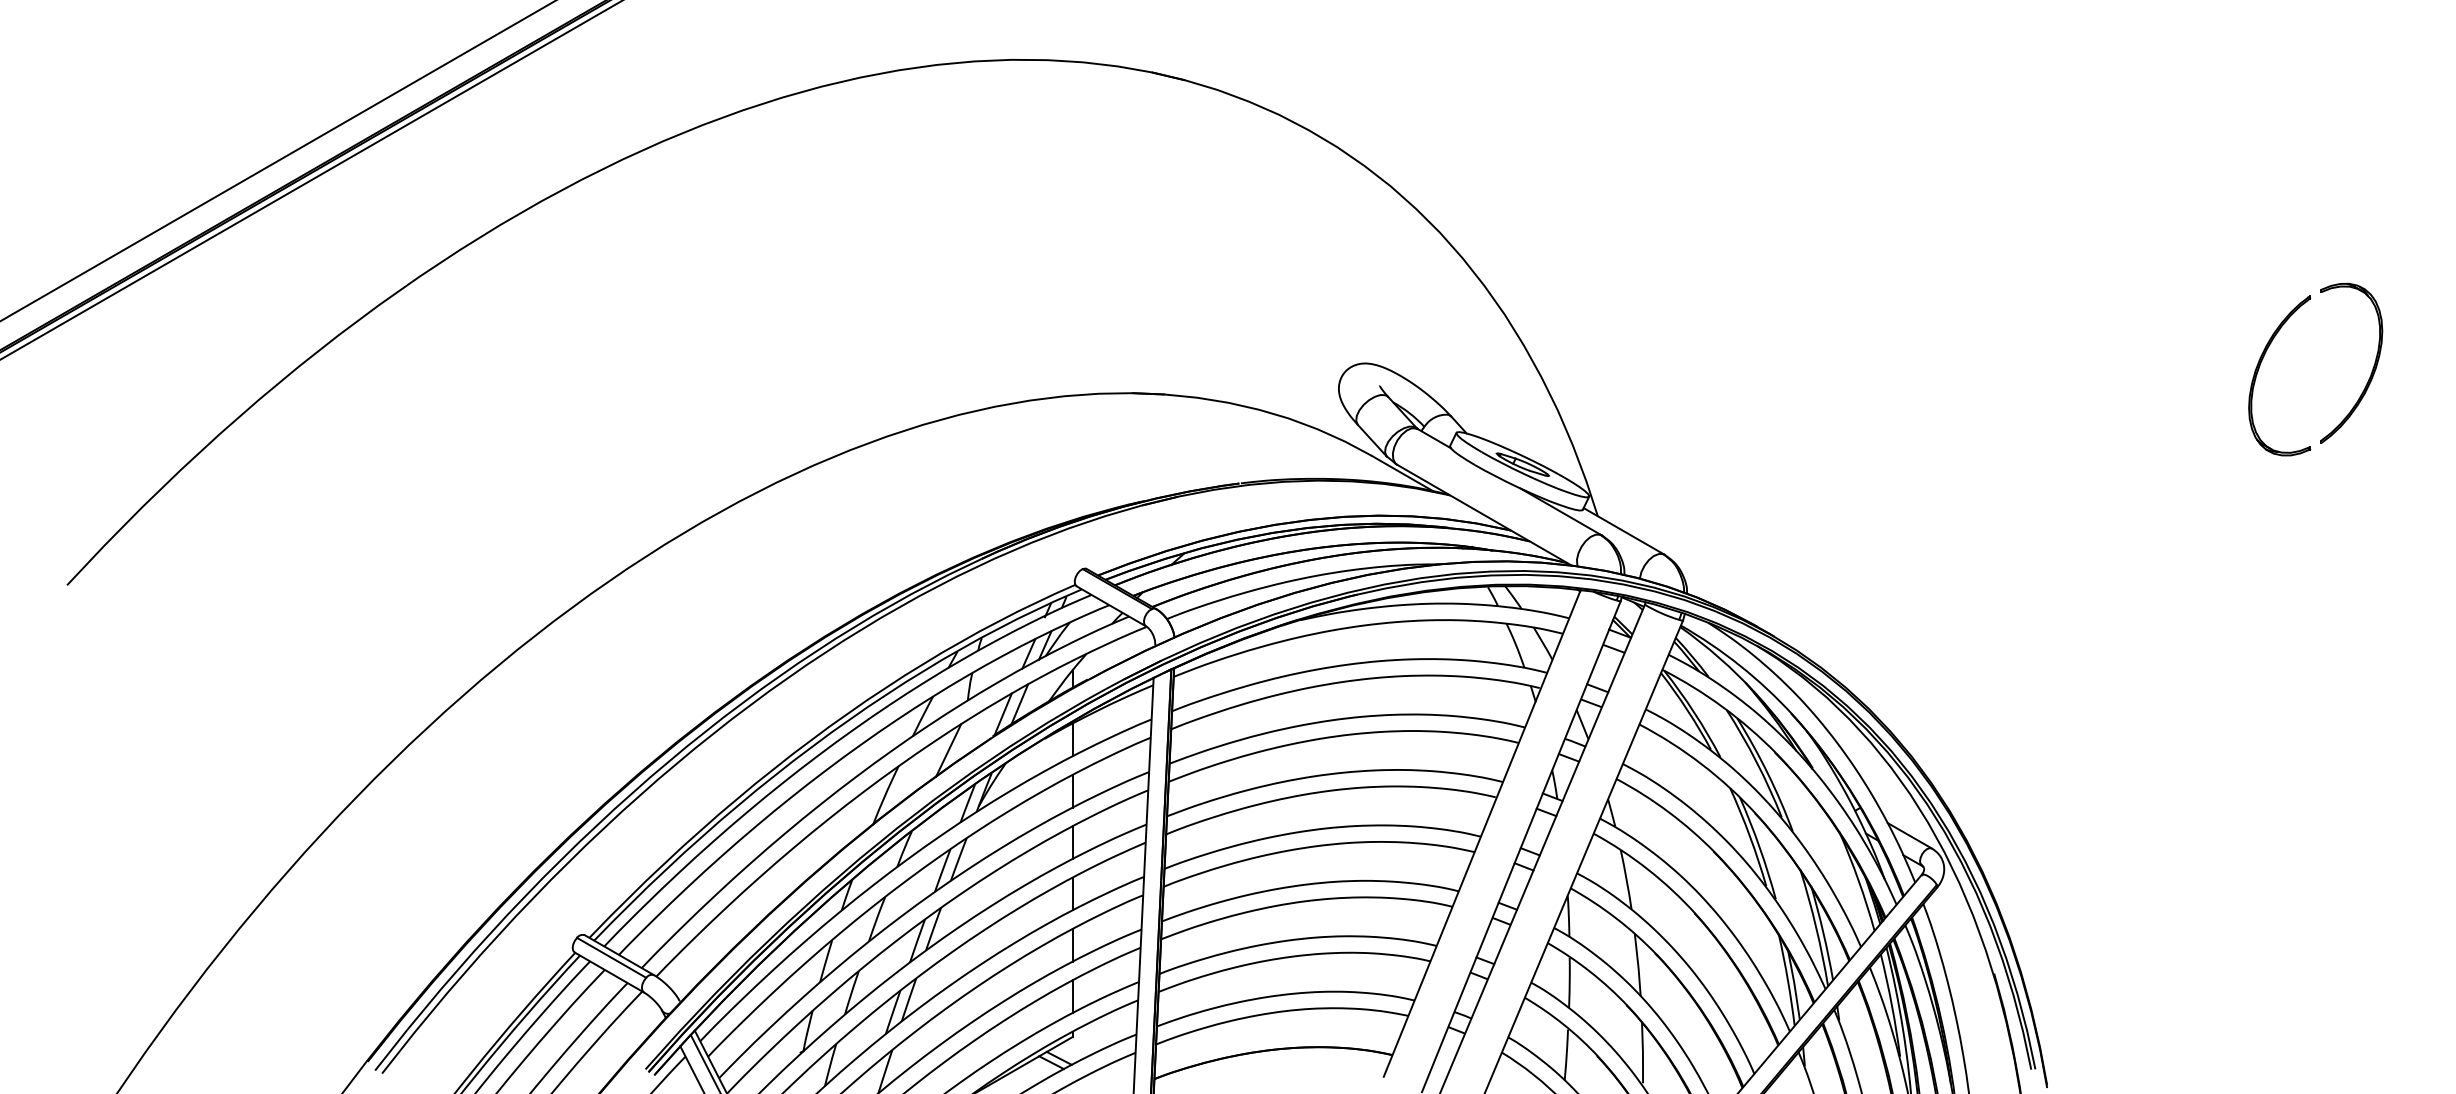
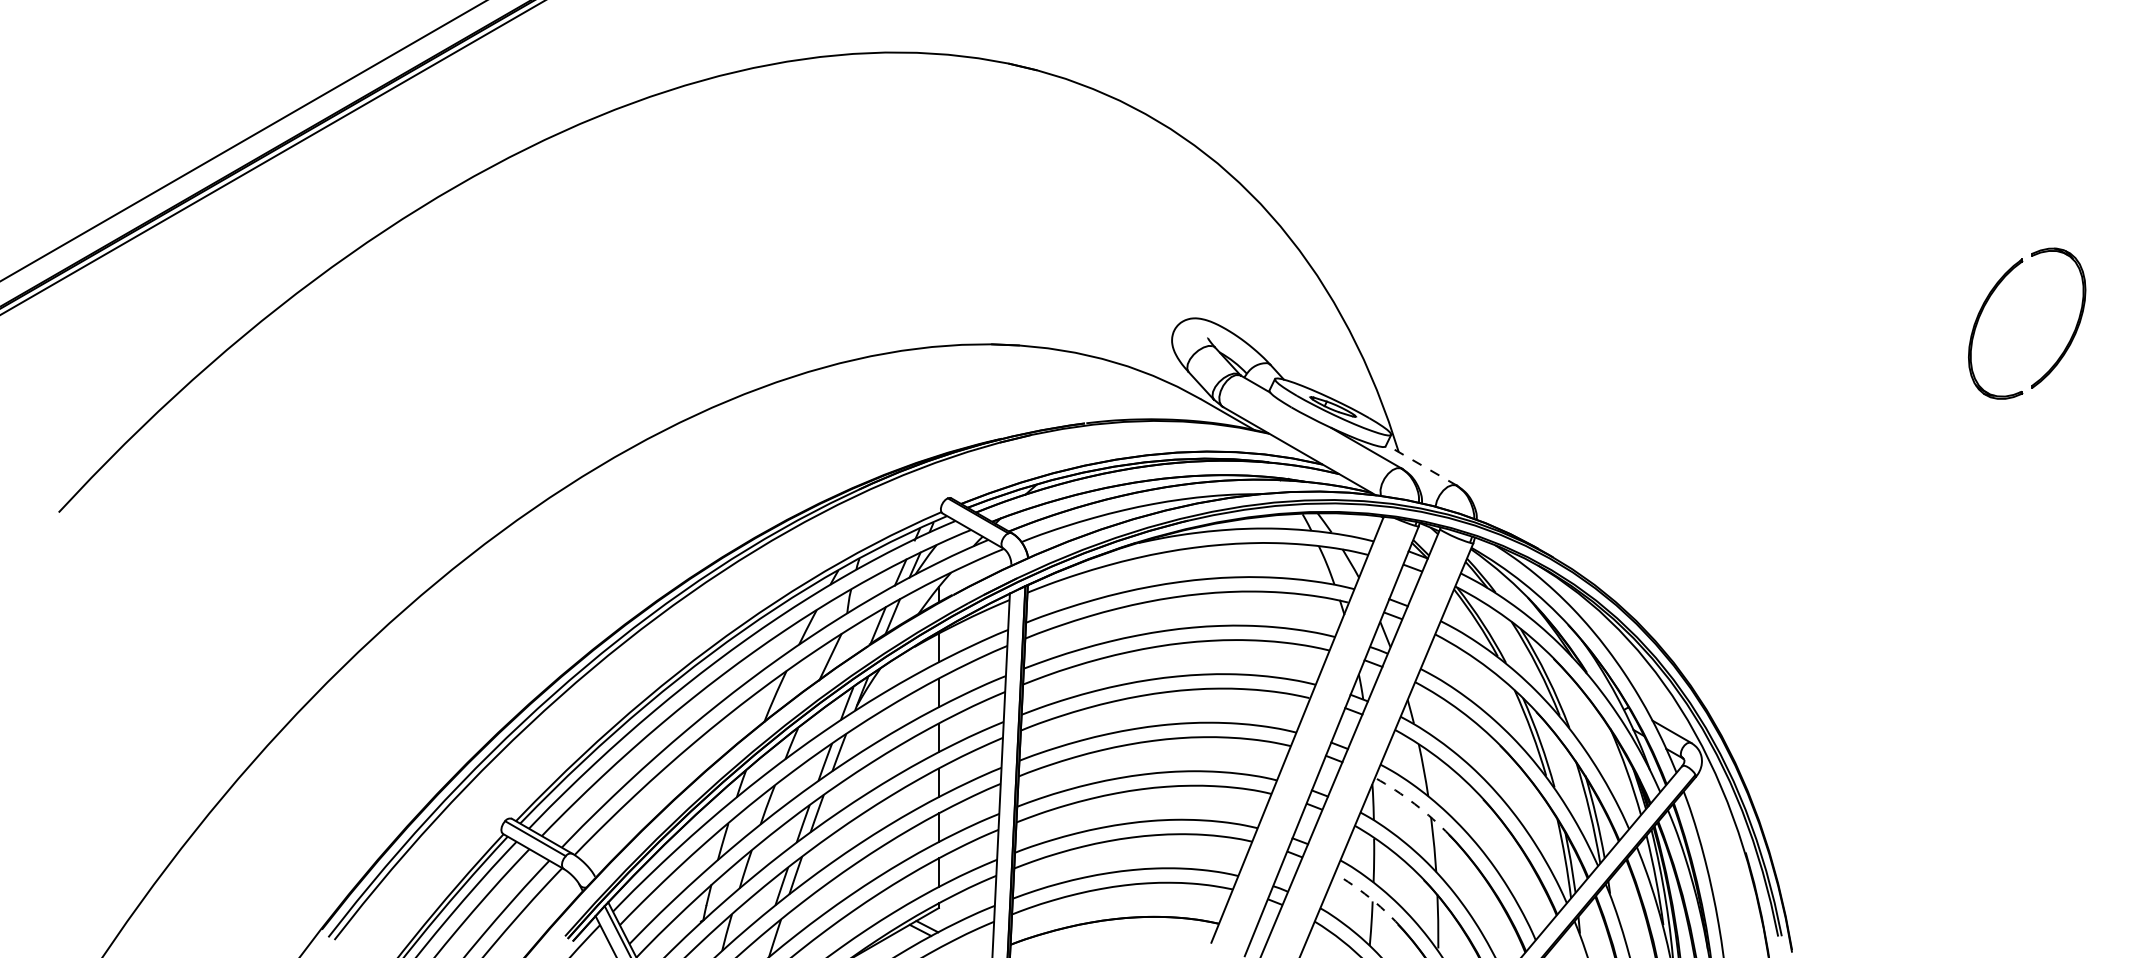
line: (1624, 531) -> (1422, 465), solid -> dashed
arc: (1616, 918) -> (1415, 804), solid -> dashed
arc: (1563, 1024) -> (1368, 897), solid -> dashed

